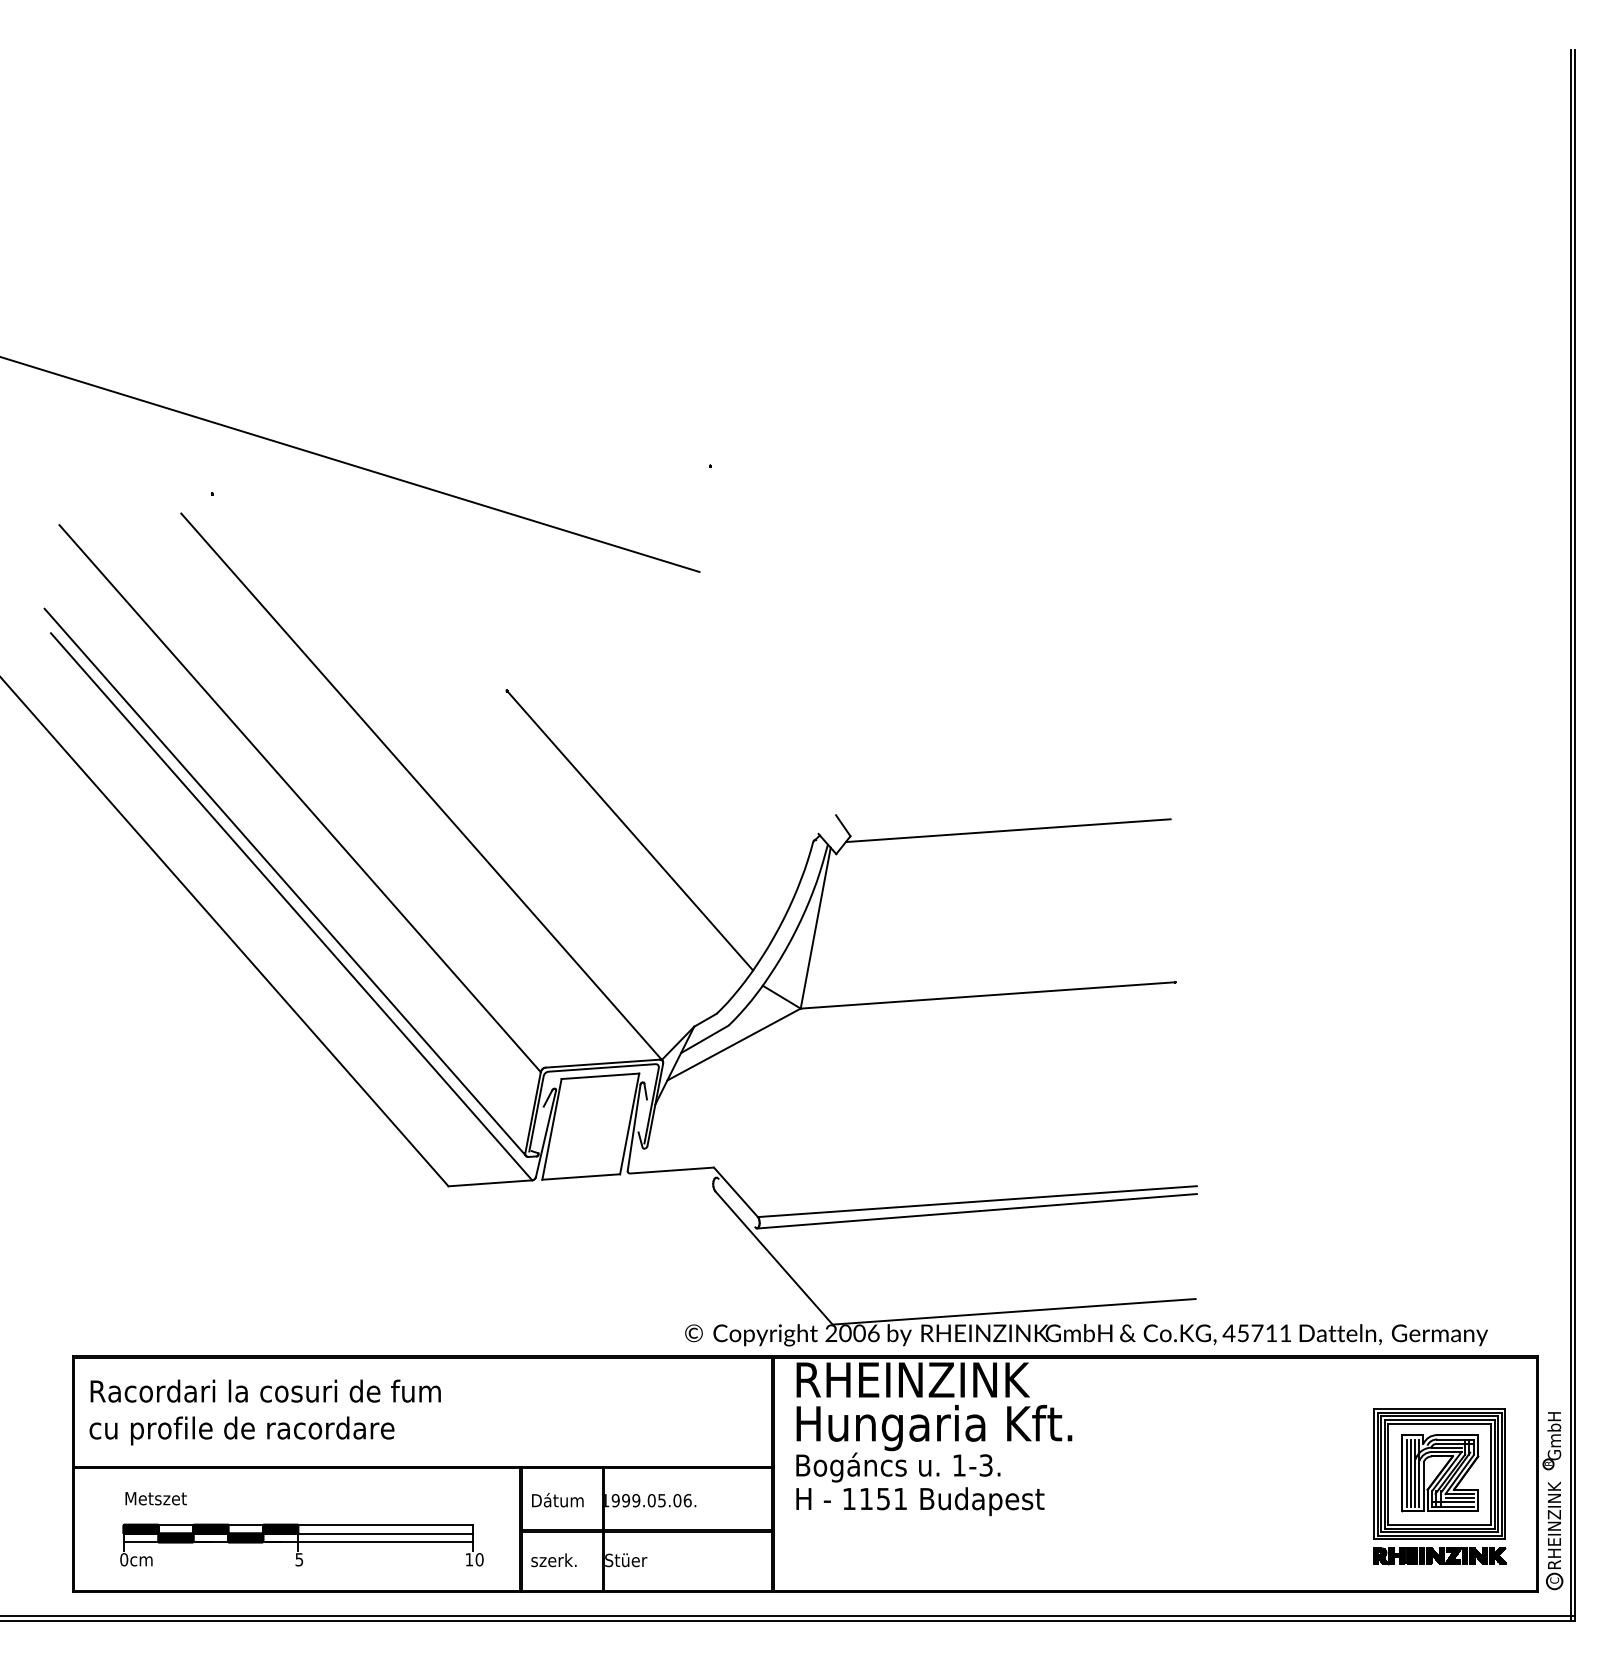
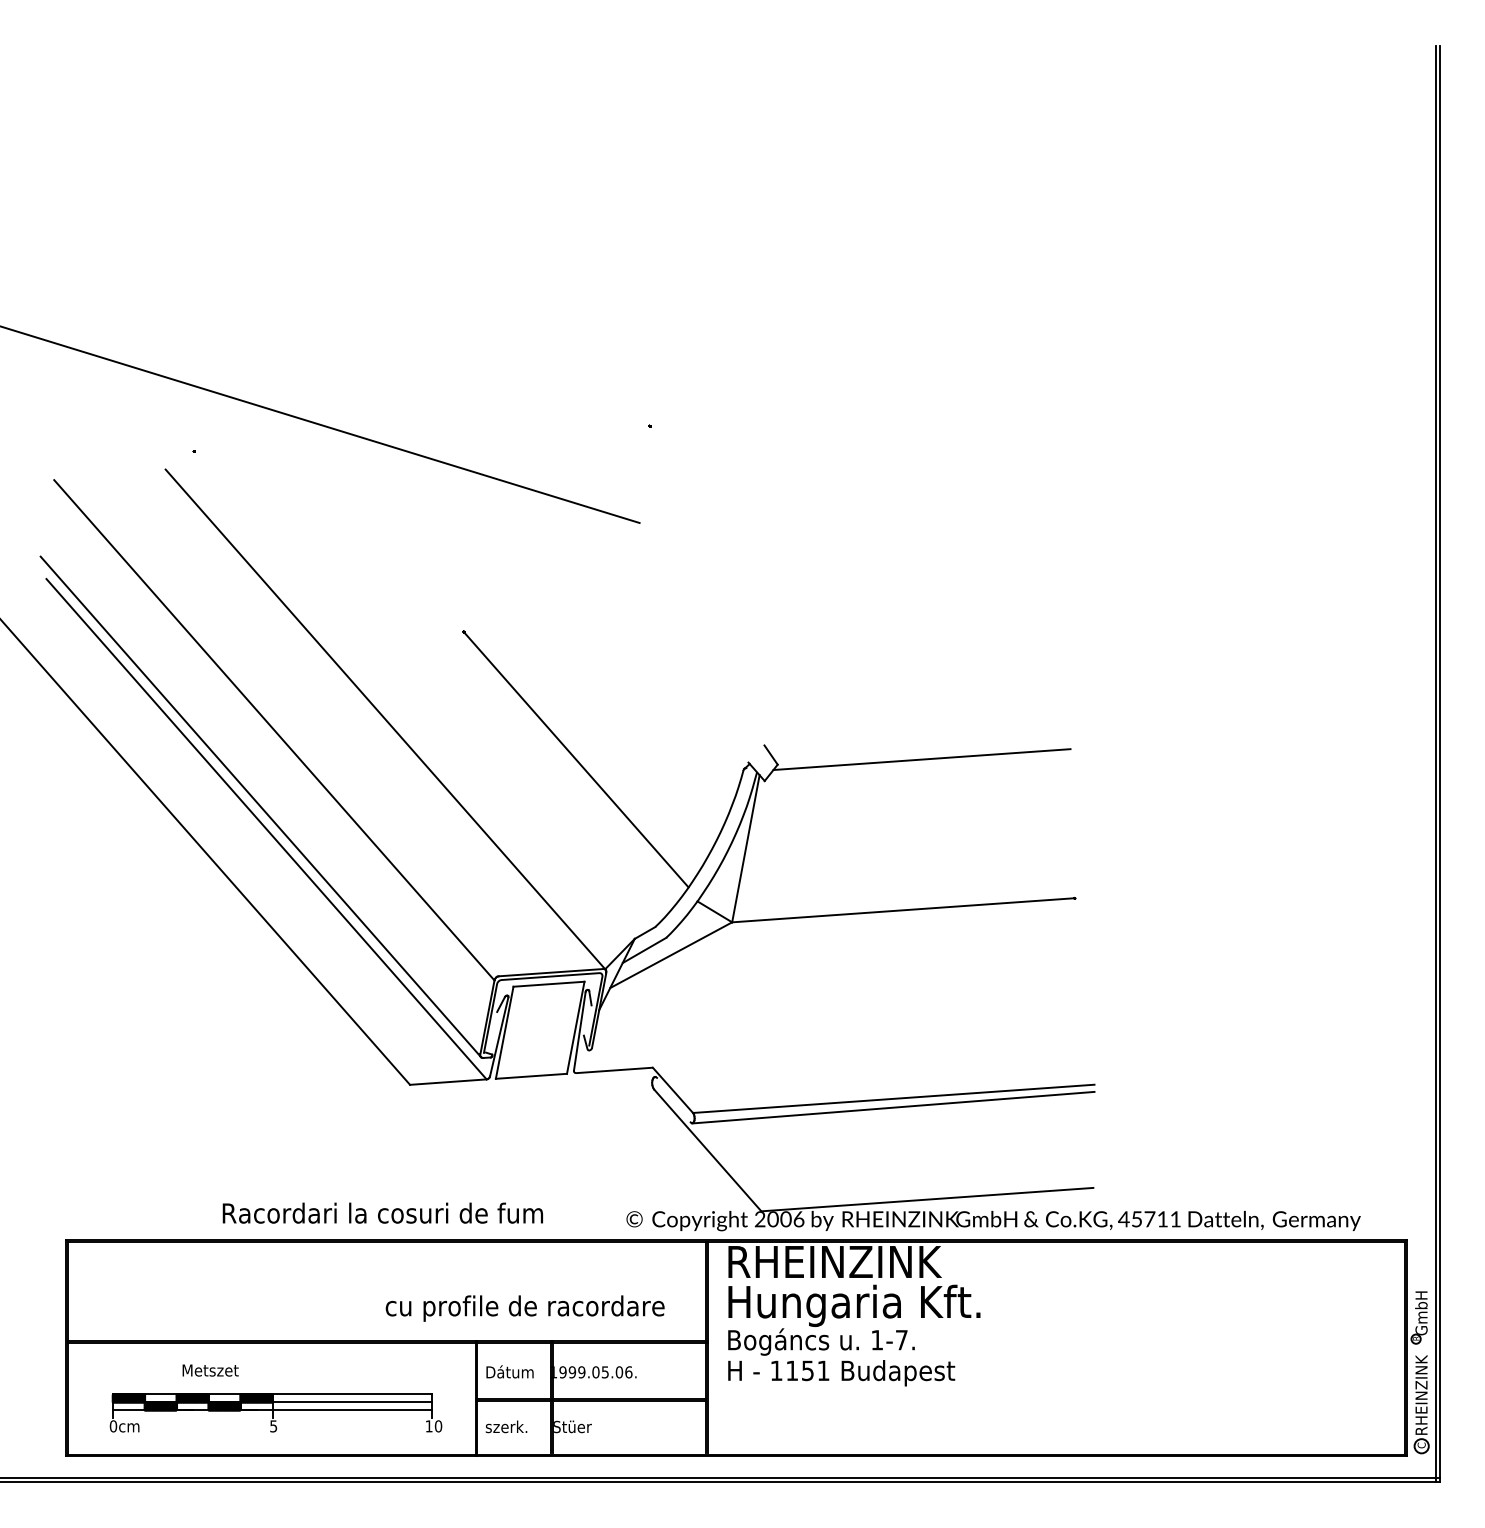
text: (265, 1390) -> (382, 1212), moved
text: (241, 1430) -> (524, 1308), moved
text: (985, 1464) -> (901, 1339), 1-3. -> 1-7.
part: (1439, 1486) -> (1316, 1359), removed
text: (155, 1498) -> (210, 1370), moved

